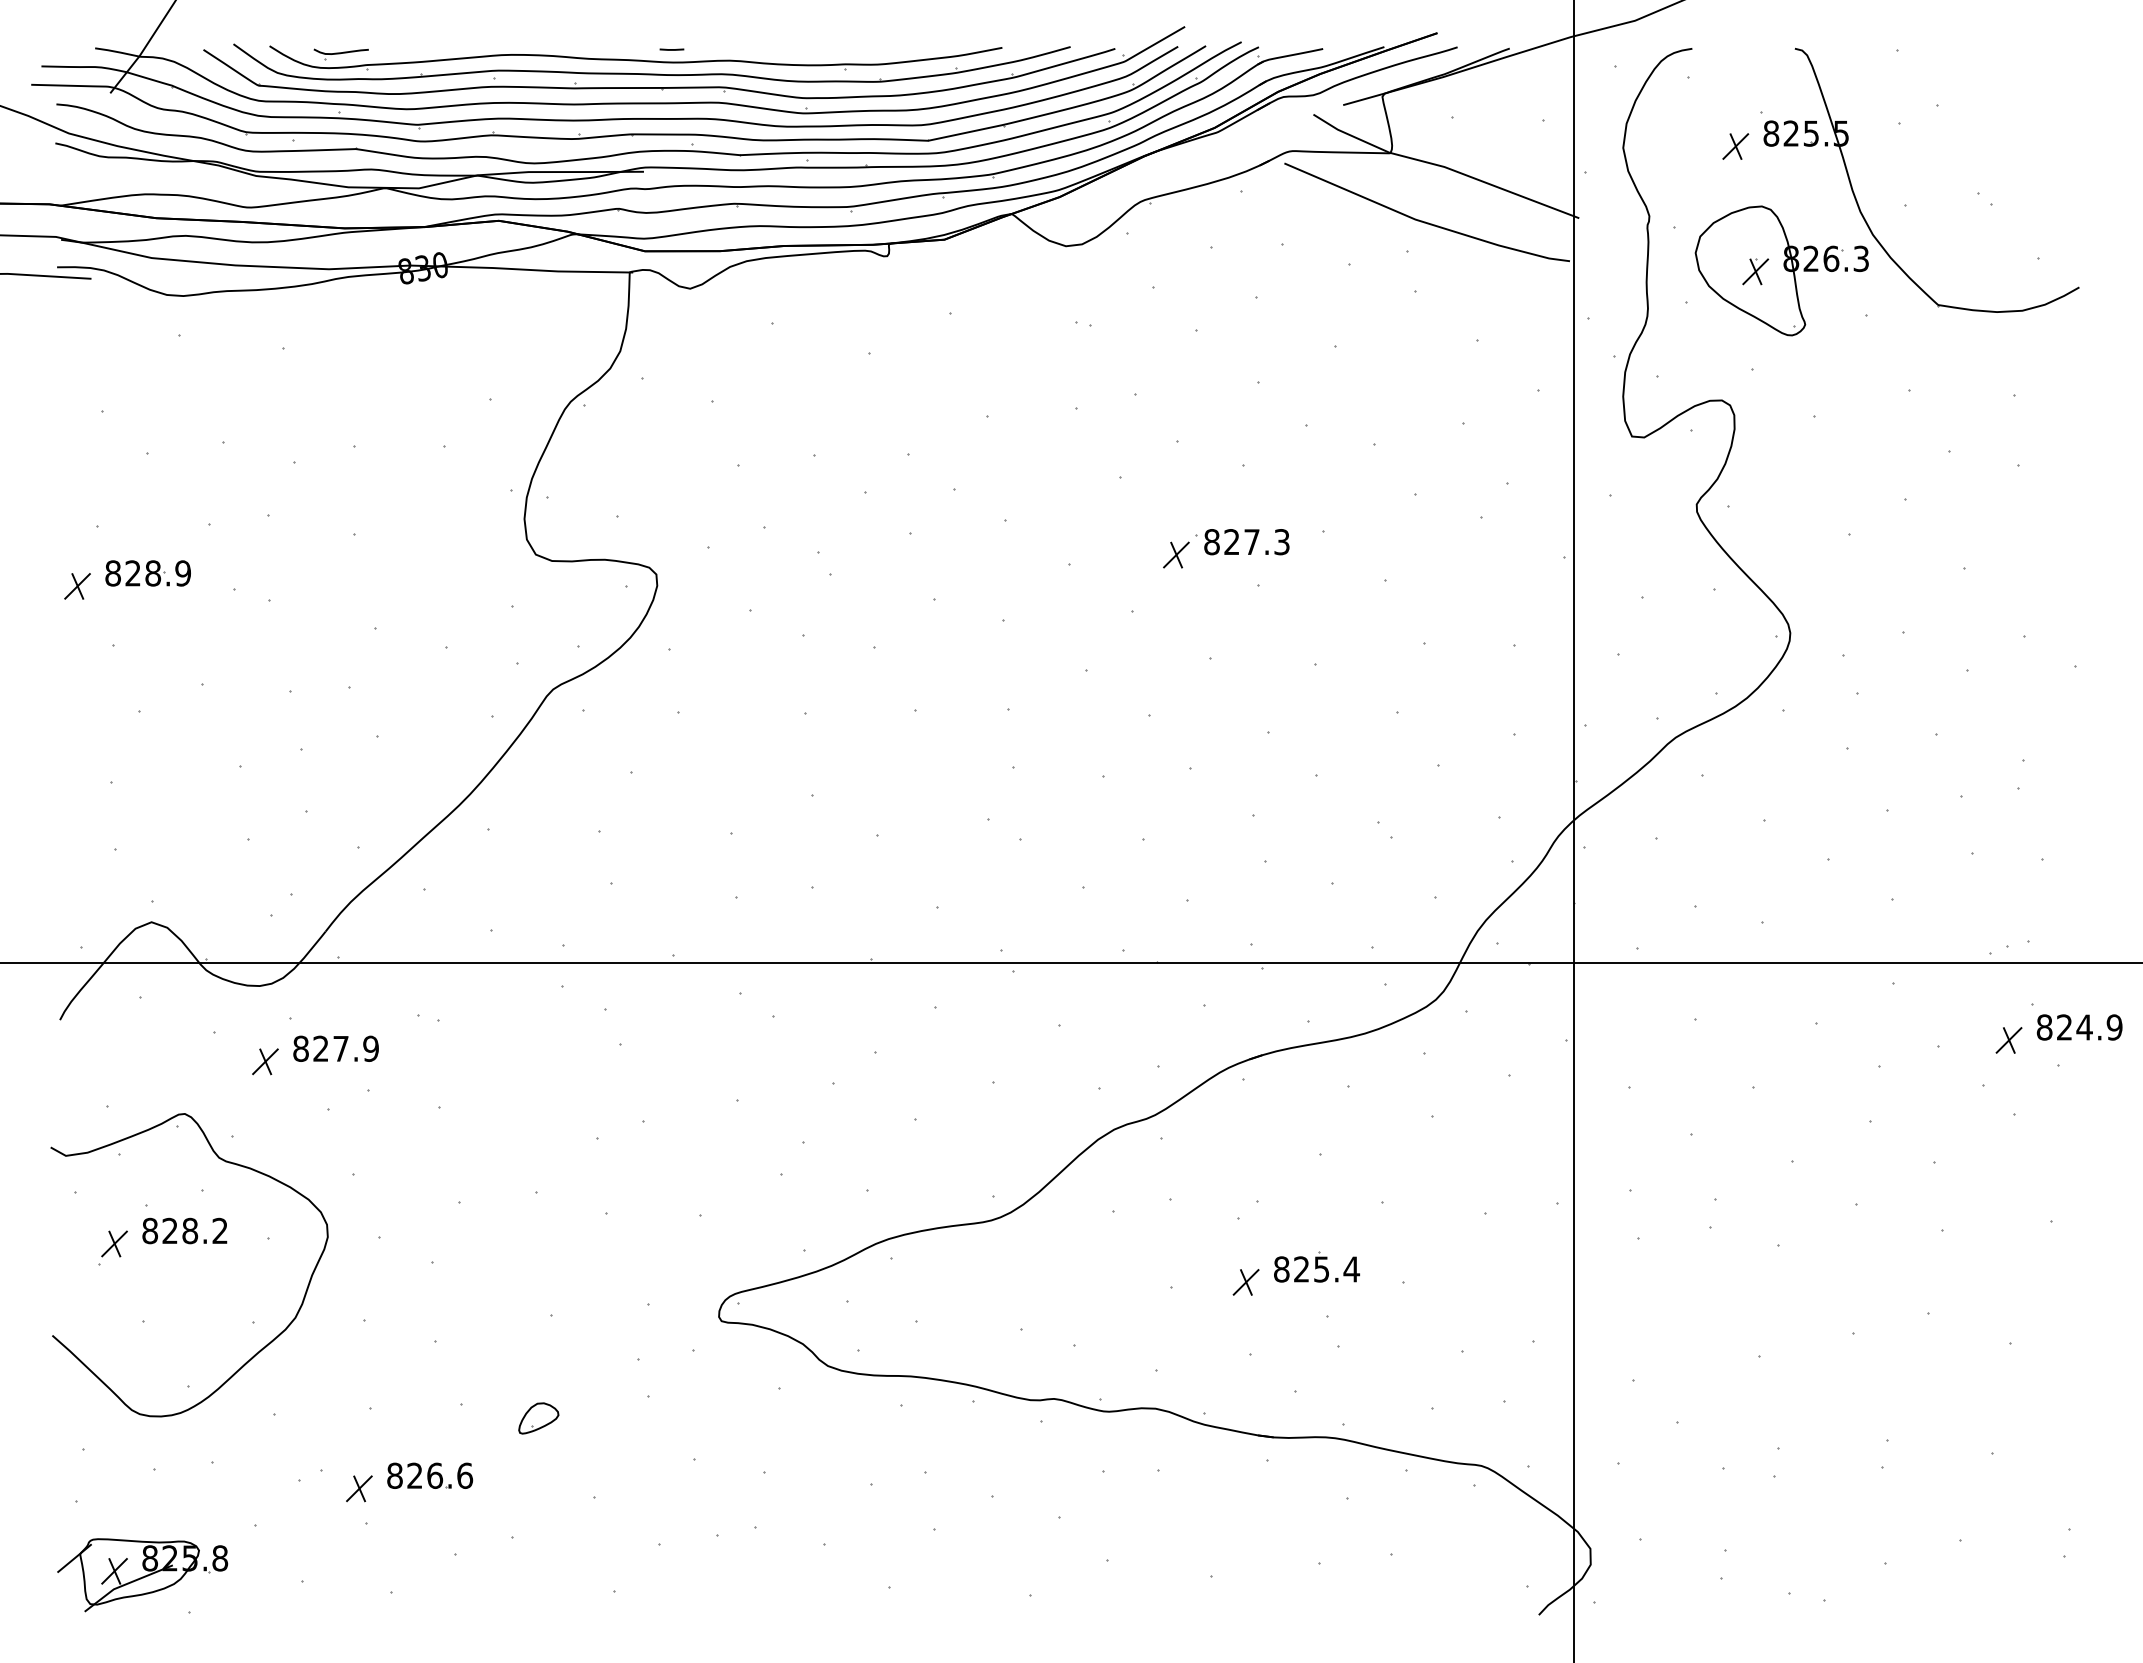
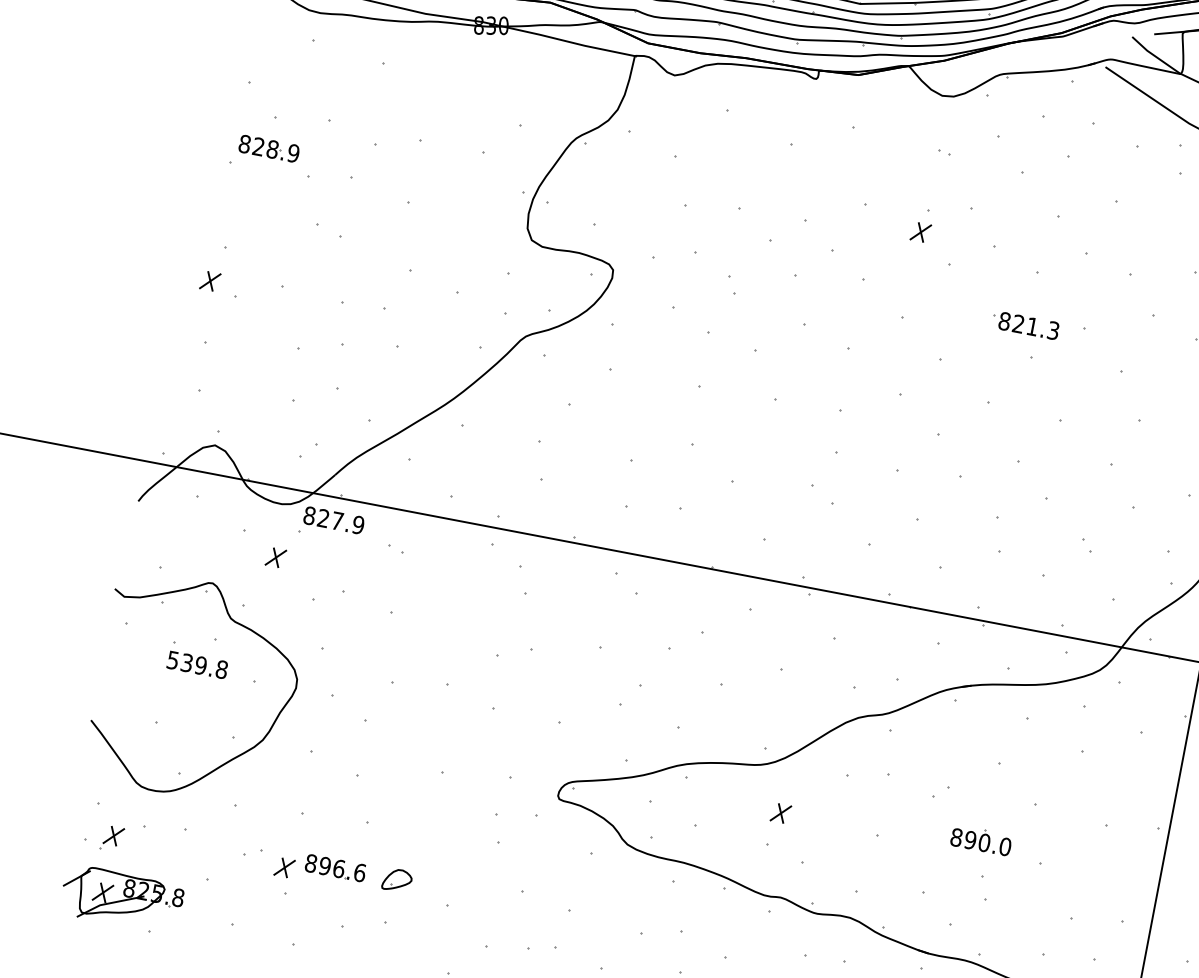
text: (1251, 541) -> (1032, 326), 827.3 -> 821.3
part: (1176, 554) -> (920, 232), moved
part: (147, 573) -> (268, 148), moved
part: (77, 586) -> (210, 281), moved
text: (335, 1048) -> (333, 520), moved
text: (185, 1230) -> (197, 664), 828.2 -> 539.8
part: (112, 1247) -> (111, 838), moved
text: (1326, 1269) -> (987, 843), 825.4 -> 890.0
part: (1245, 1282) -> (780, 813), moved
part: (538, 1418) -> (397, 880), moved
text: (414, 1475) -> (324, 865), 826.6 -> 896.6

